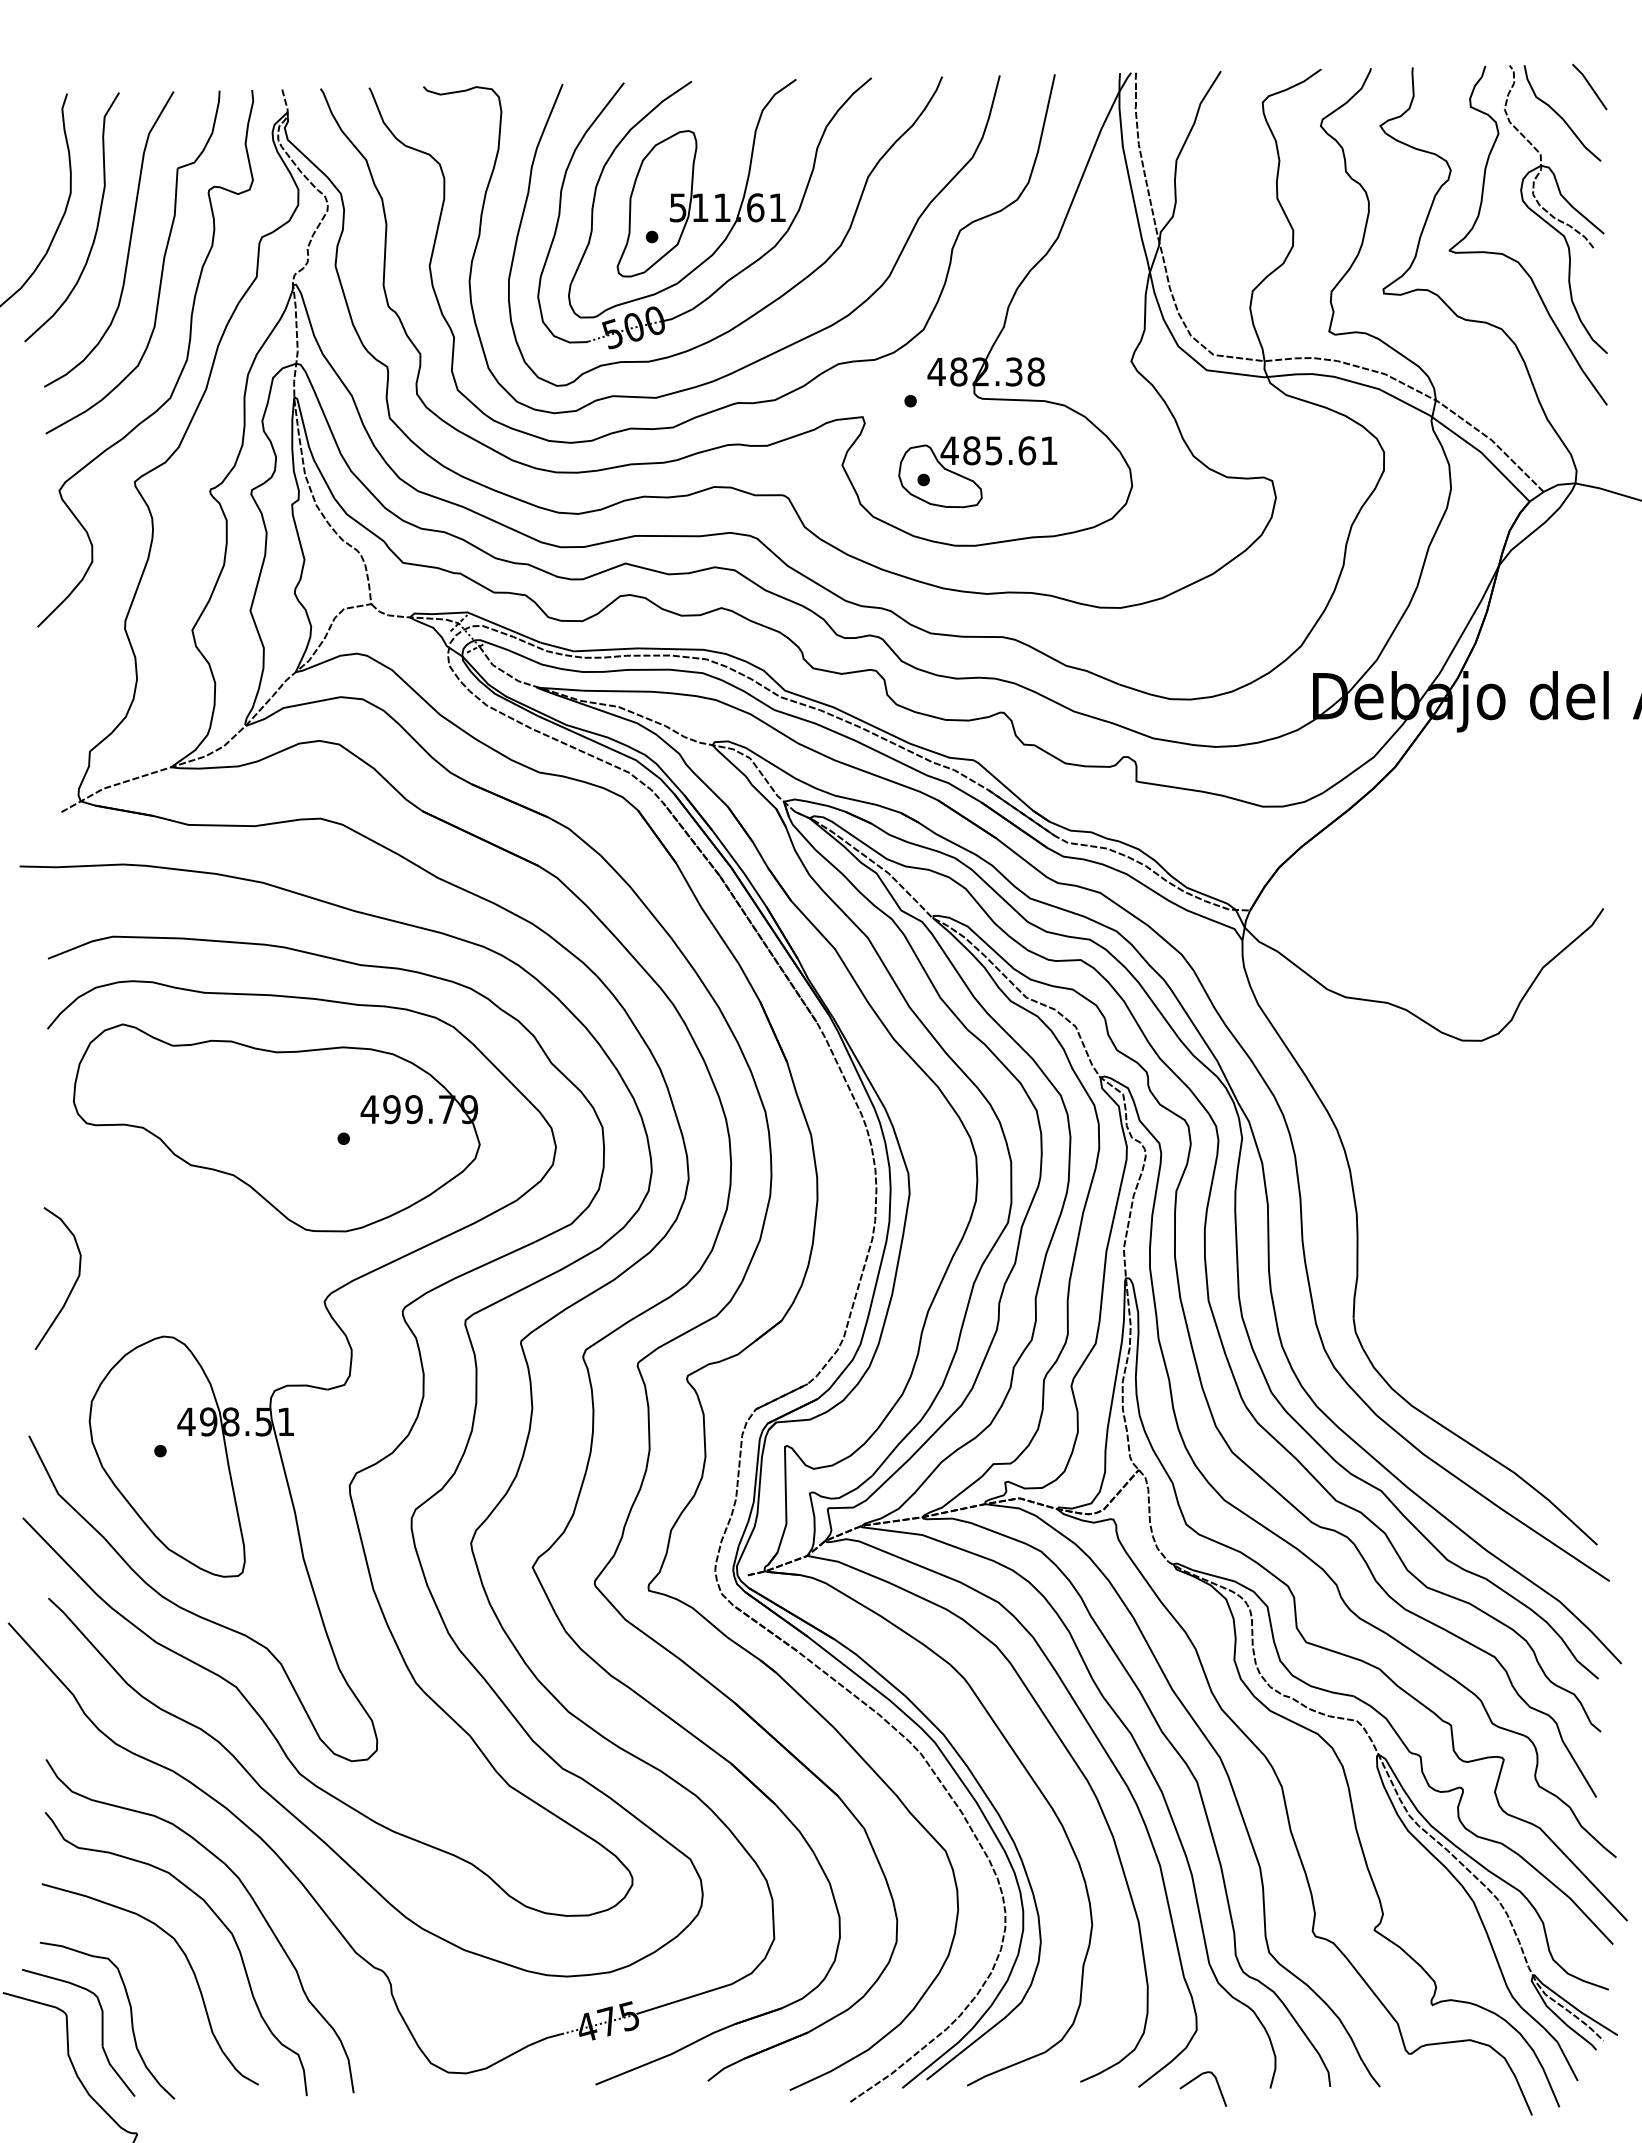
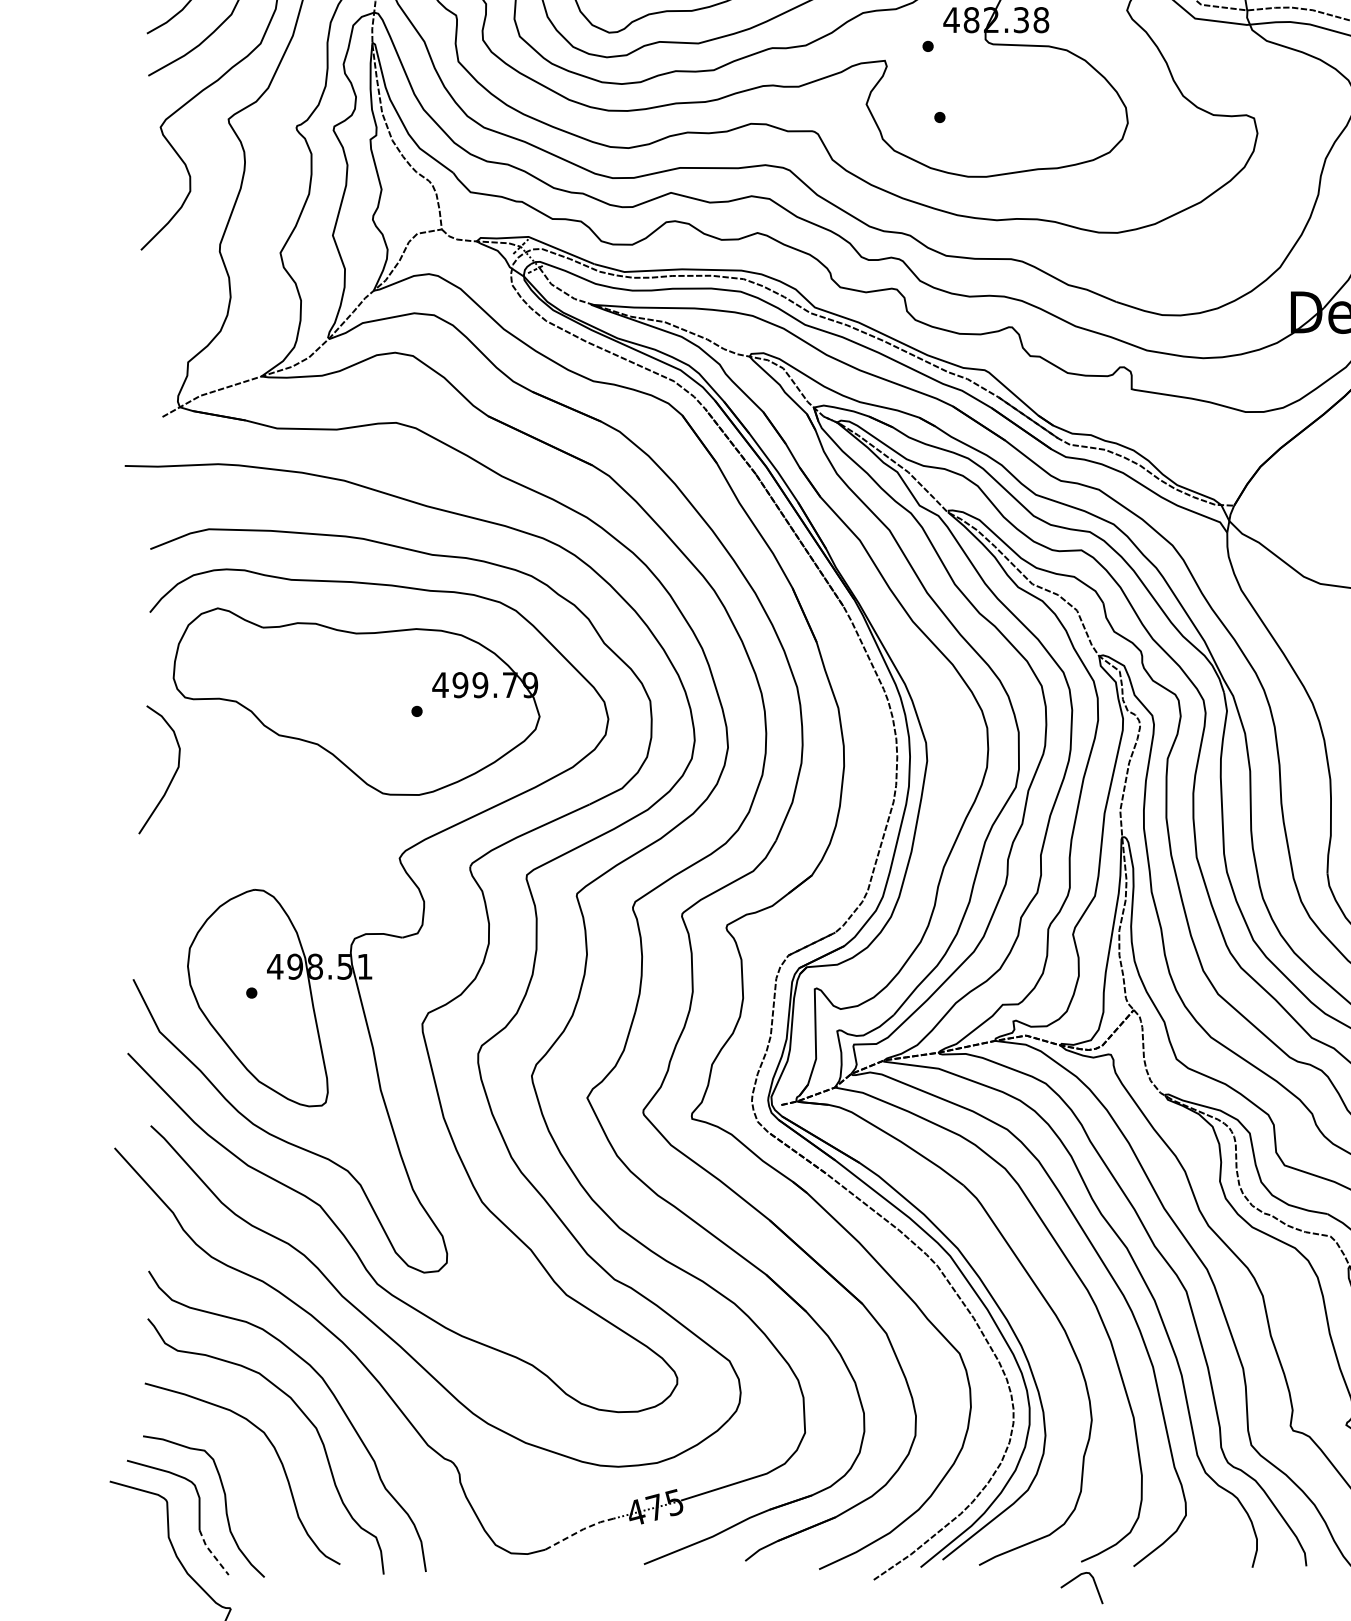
part: (974, 465) -> (985, 104), removed
curve: (72, 1286) -> (172, 777), moved
line: (524, 2047) -> (579, 1530), solid -> dashed
line: (116, 2072) -> (212, 1553), solid -> dashed
curve: (1197, 2078) -> (1076, 1578), moved

